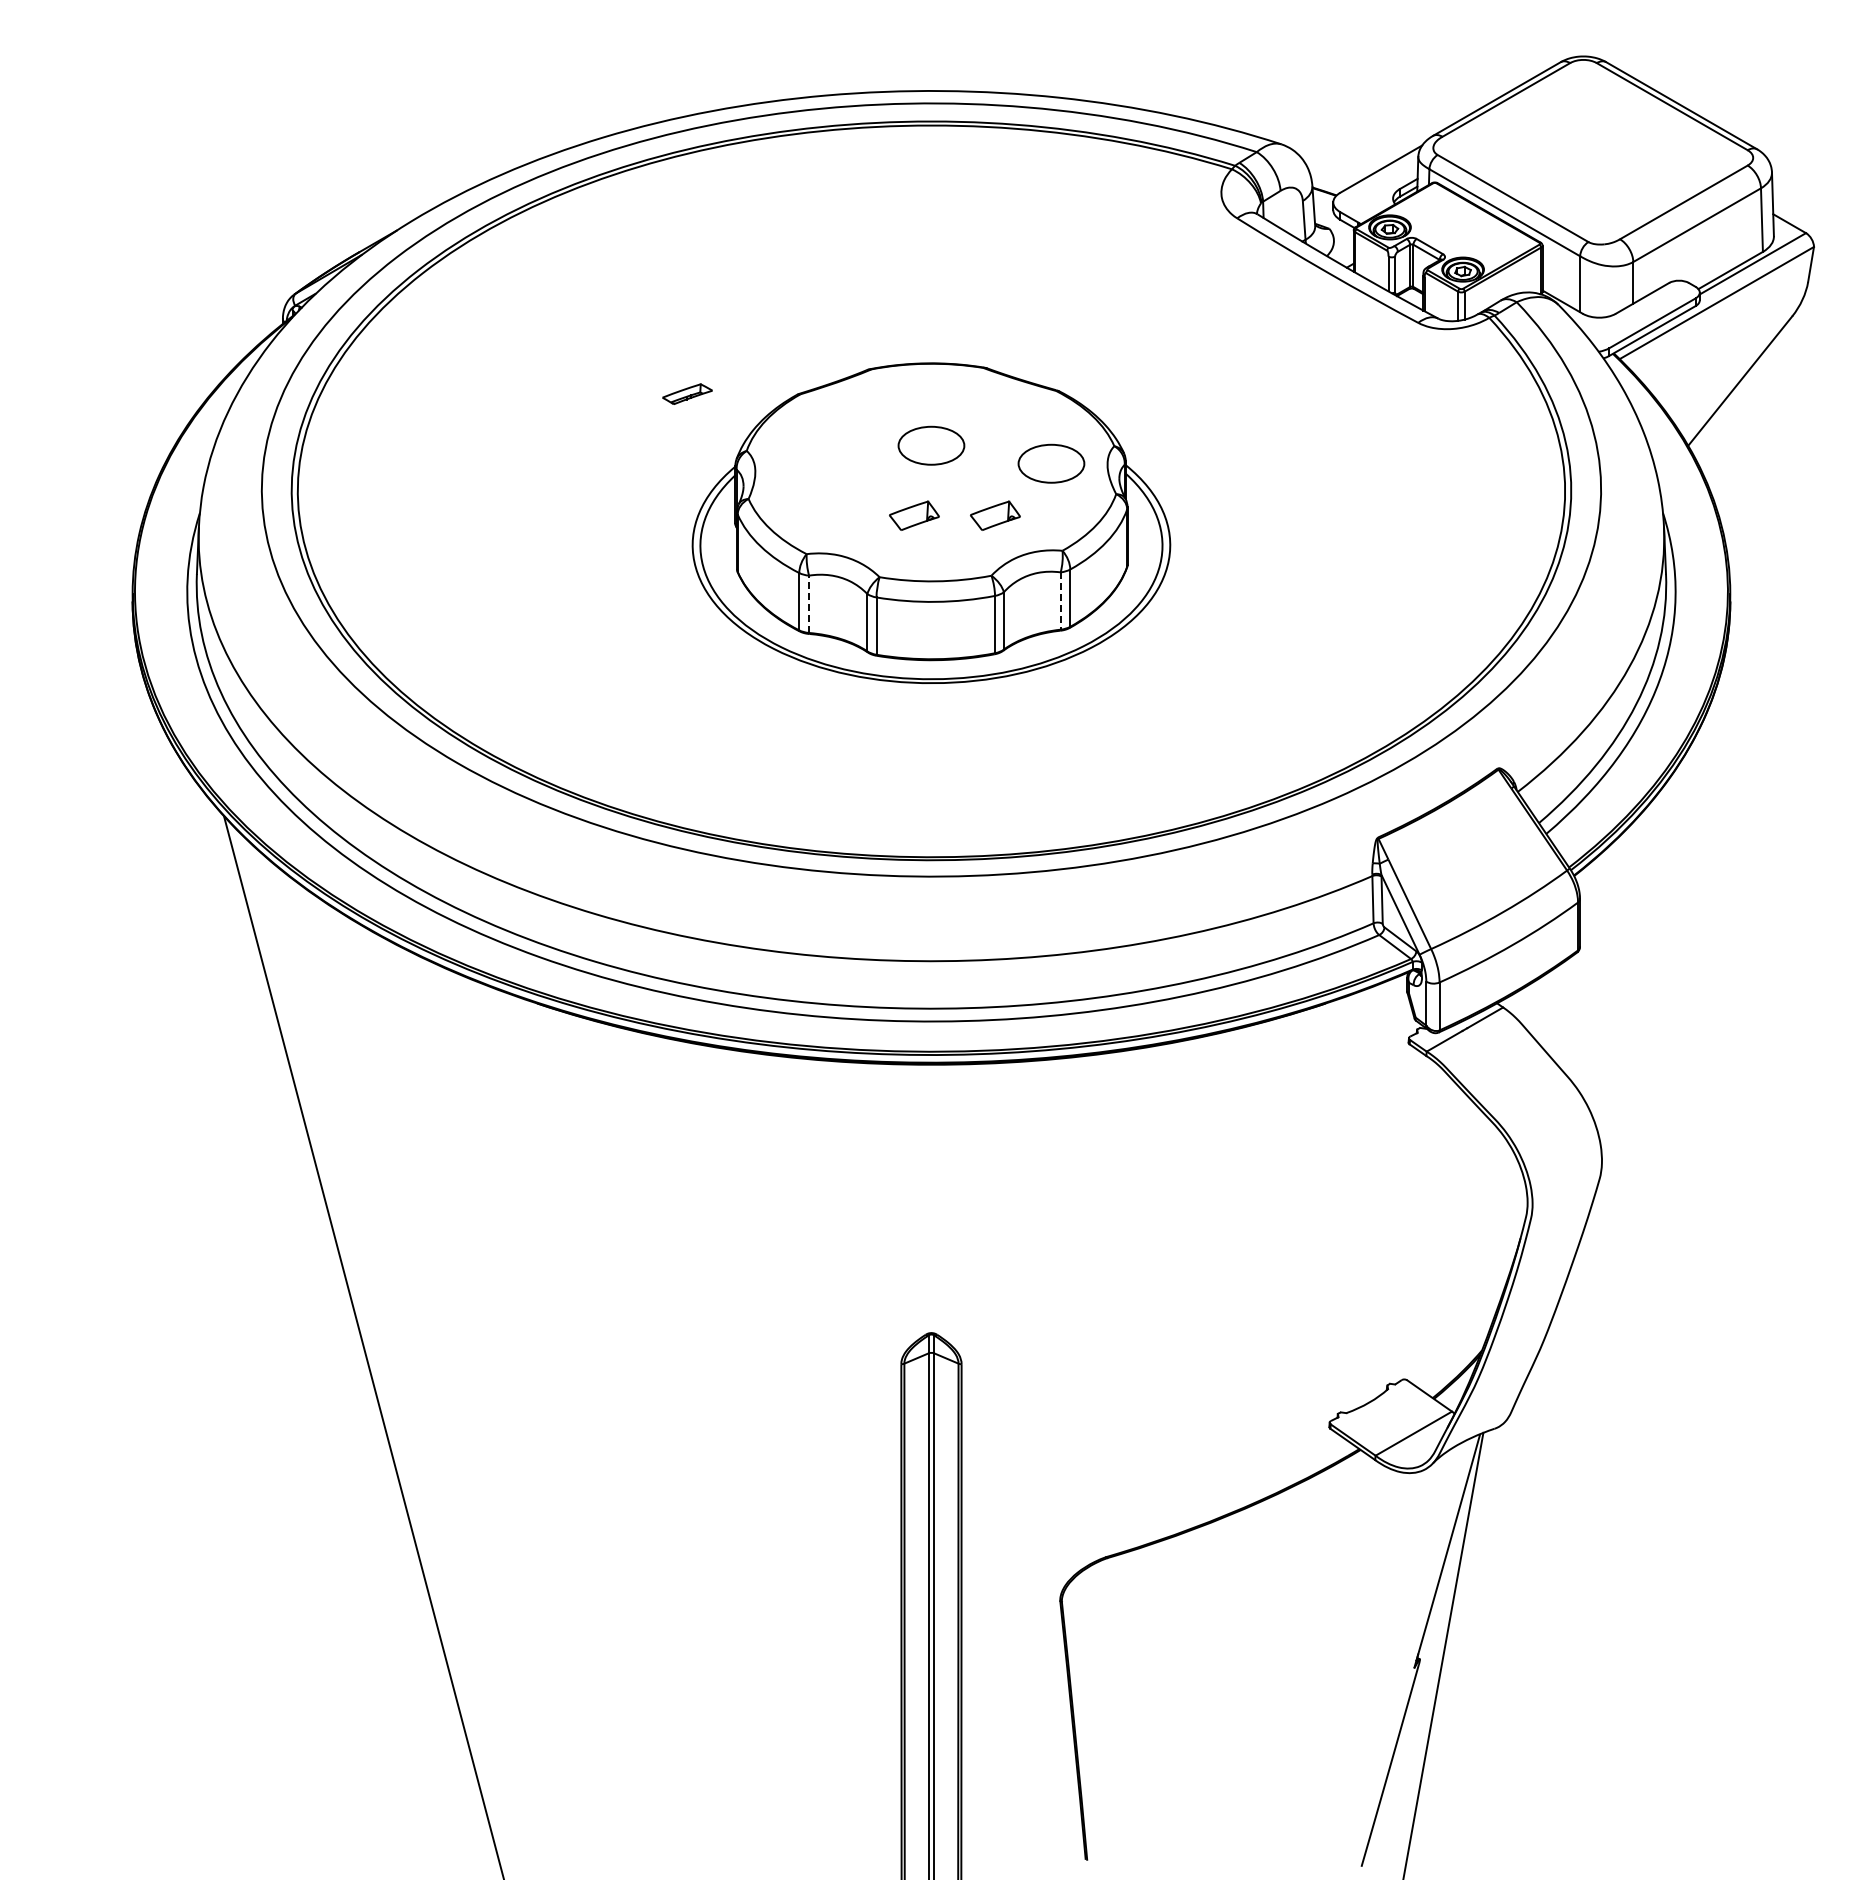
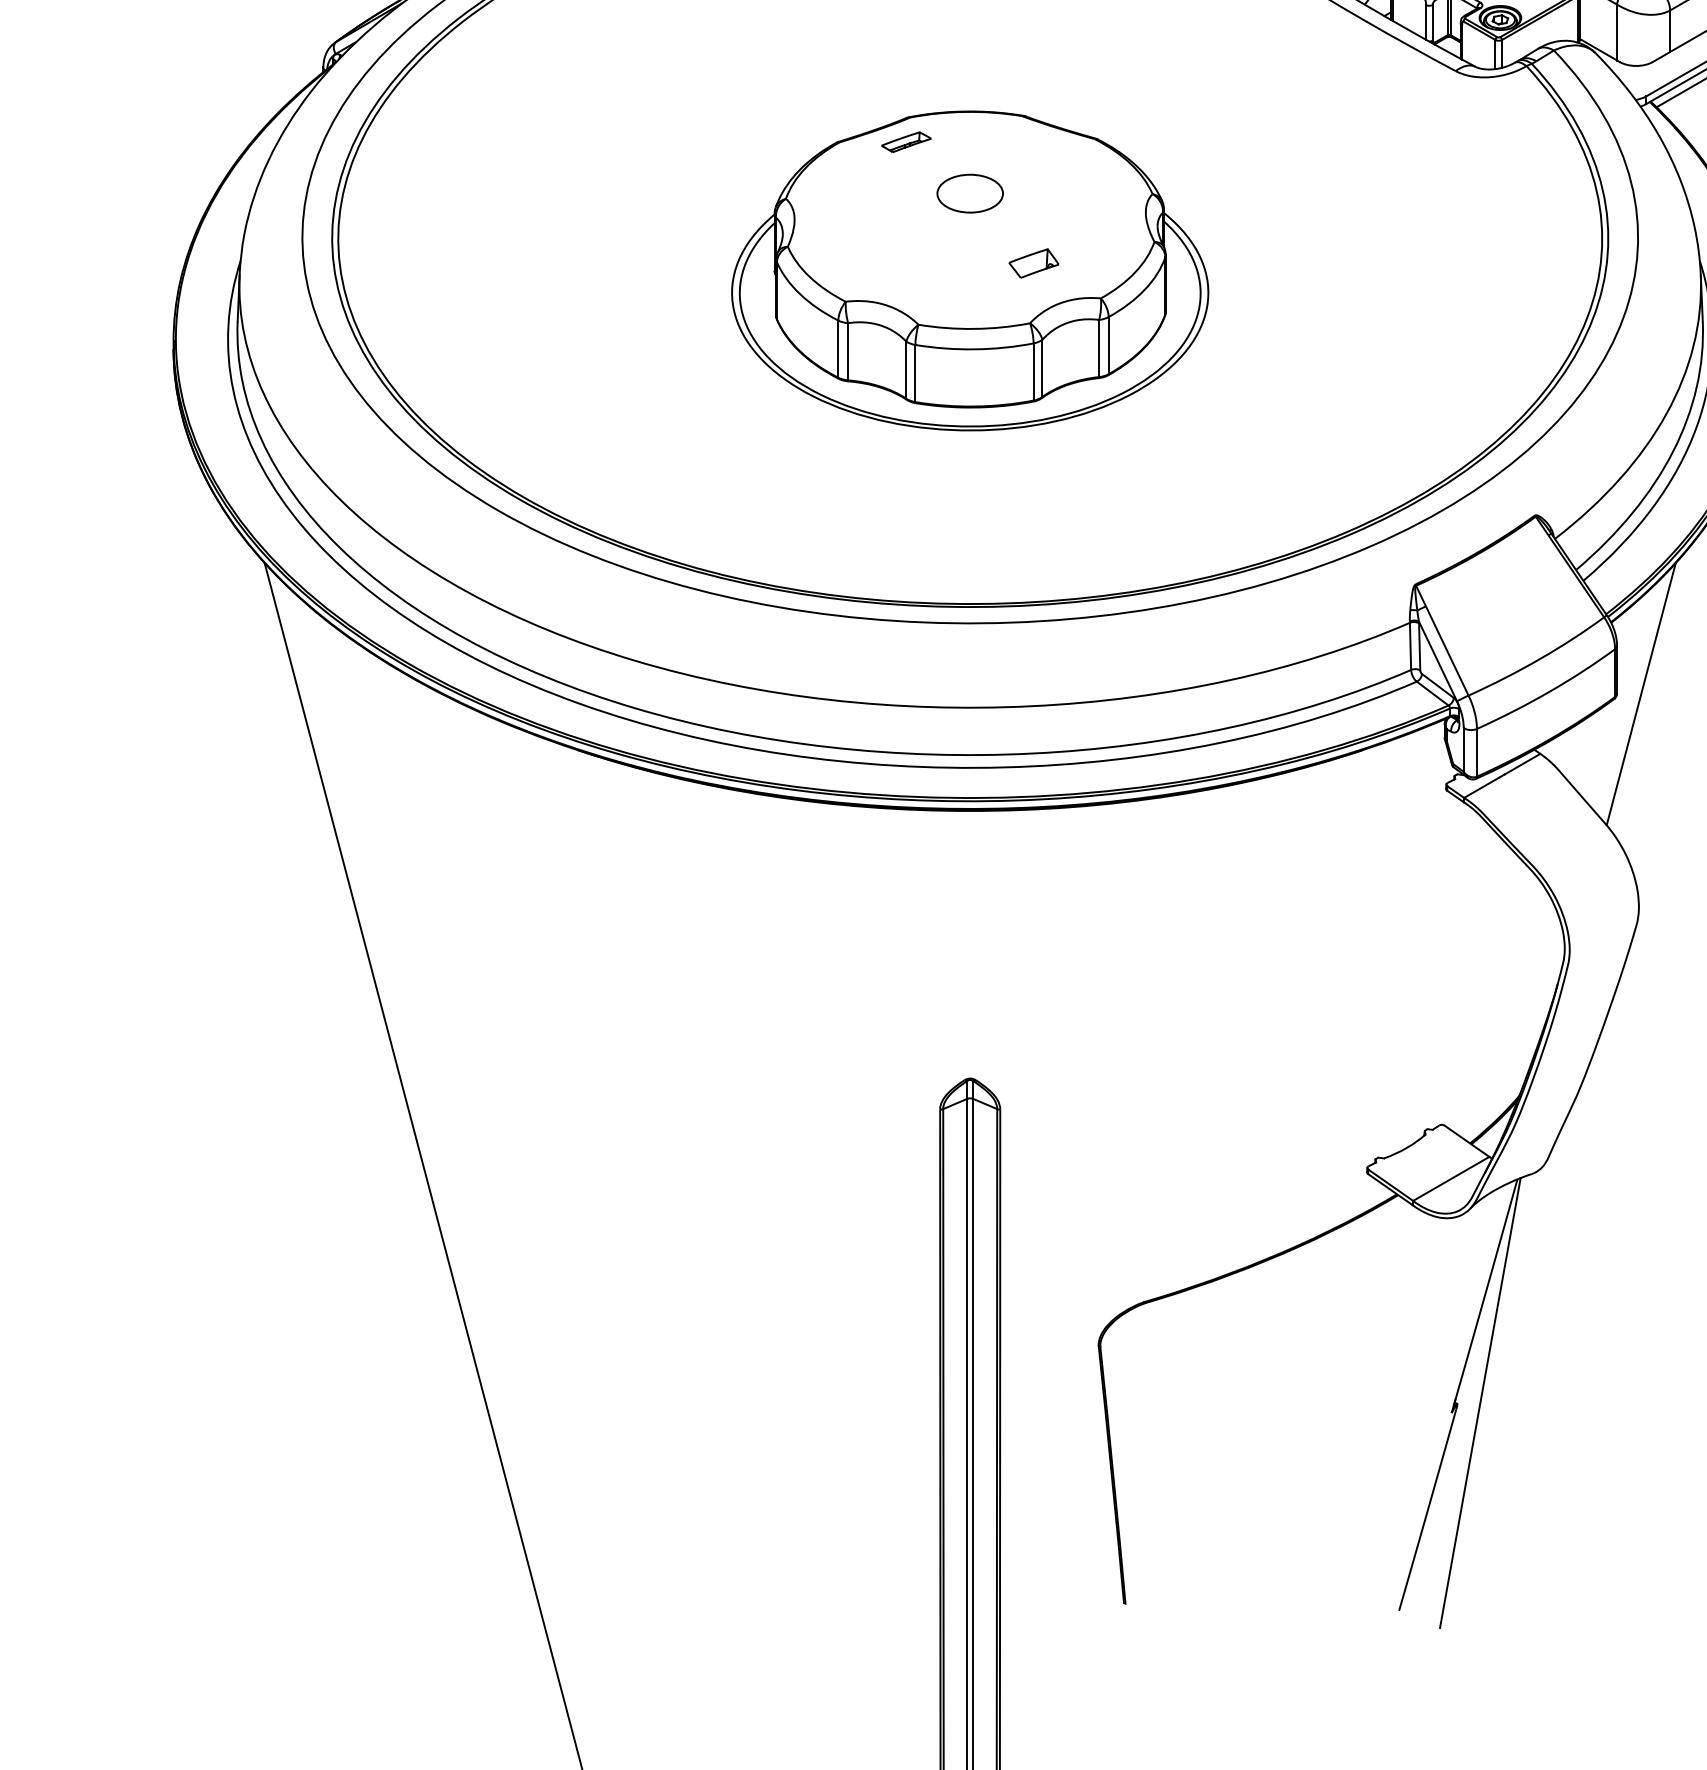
part: (687, 393) -> (906, 141), moved
part: (1051, 463) -> (1089, 211), removed
part: (914, 515) -> (953, 263), removed
line: (1060, 601) -> (1098, 348), dashed -> solid
line: (809, 604) -> (848, 351), dashed -> solid
line: (1603, 947) -> (1640, 694), added

